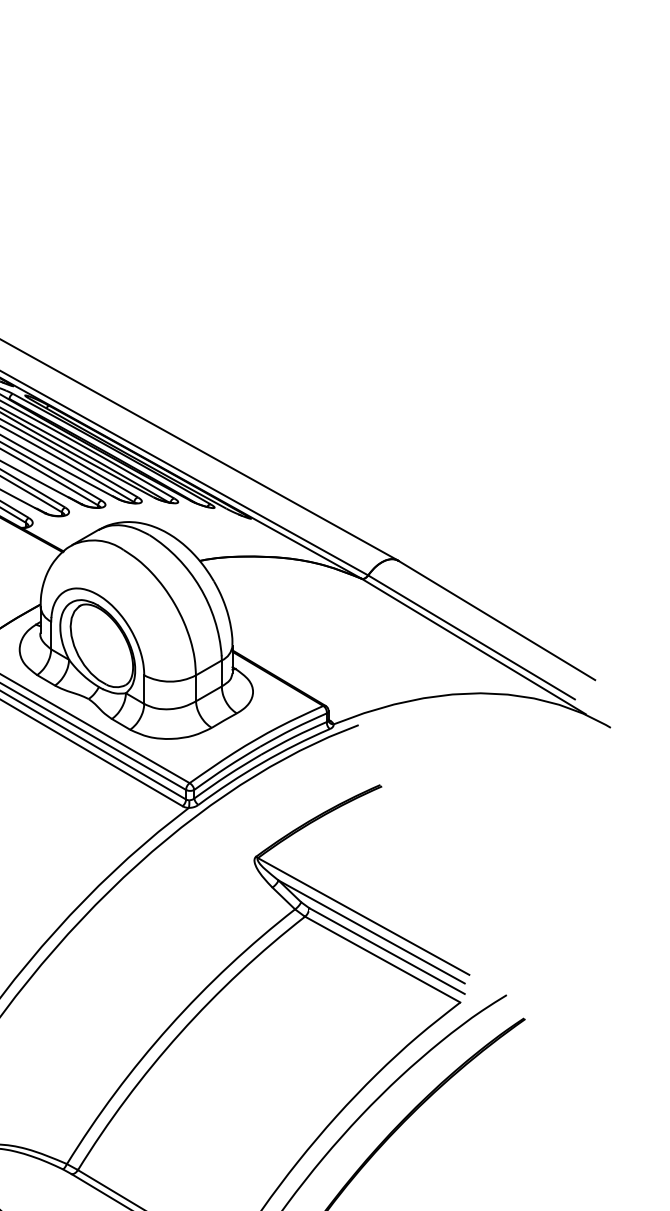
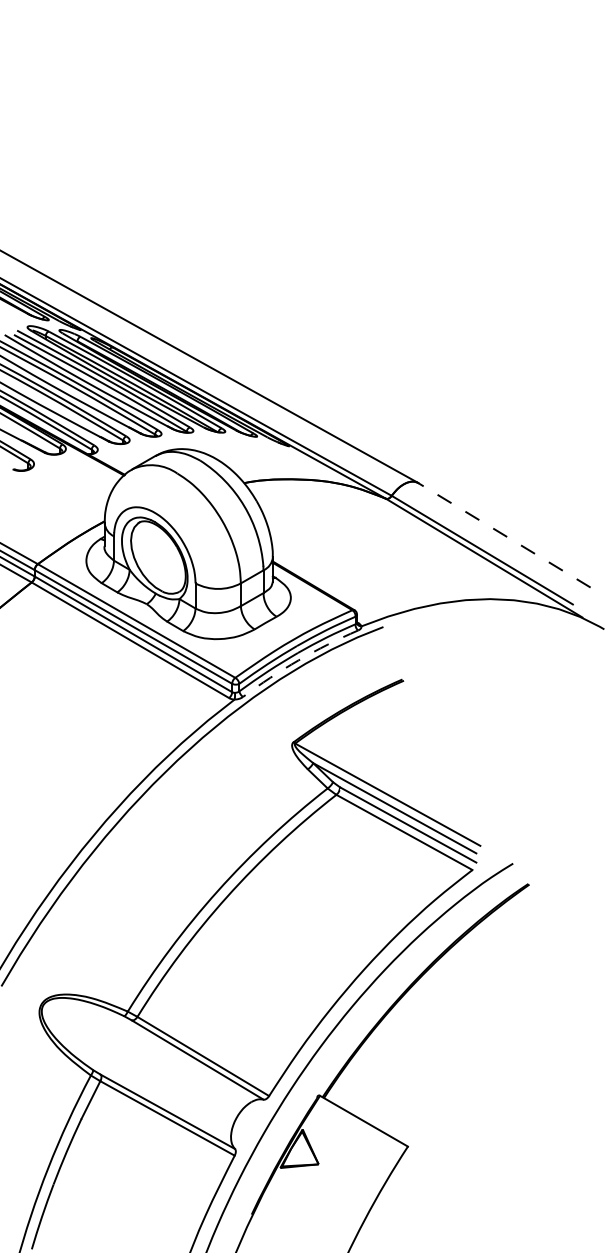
line: (496, 620) -> (504, 535), solid -> dashed
arc: (261, 763) -> (298, 660), solid -> dashed

